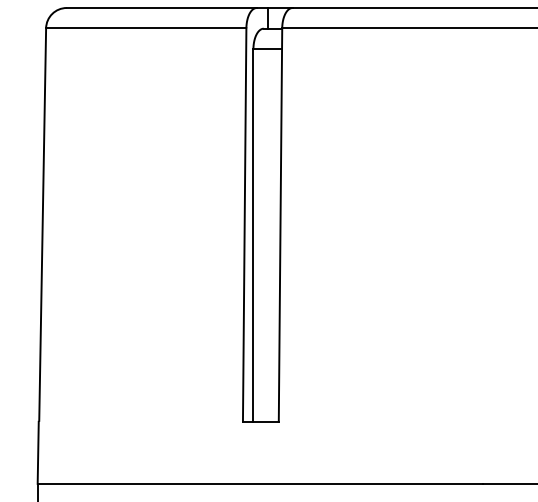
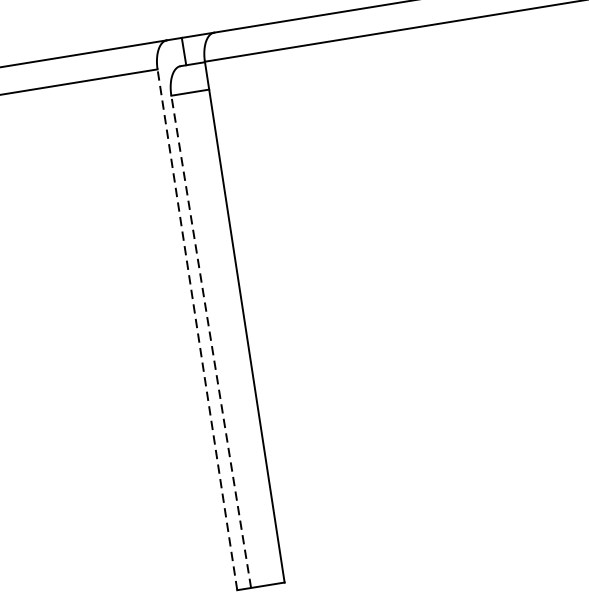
line: (244, 225) -> (197, 330), solid -> dashed
line: (253, 235) -> (211, 341), solid -> dashed

